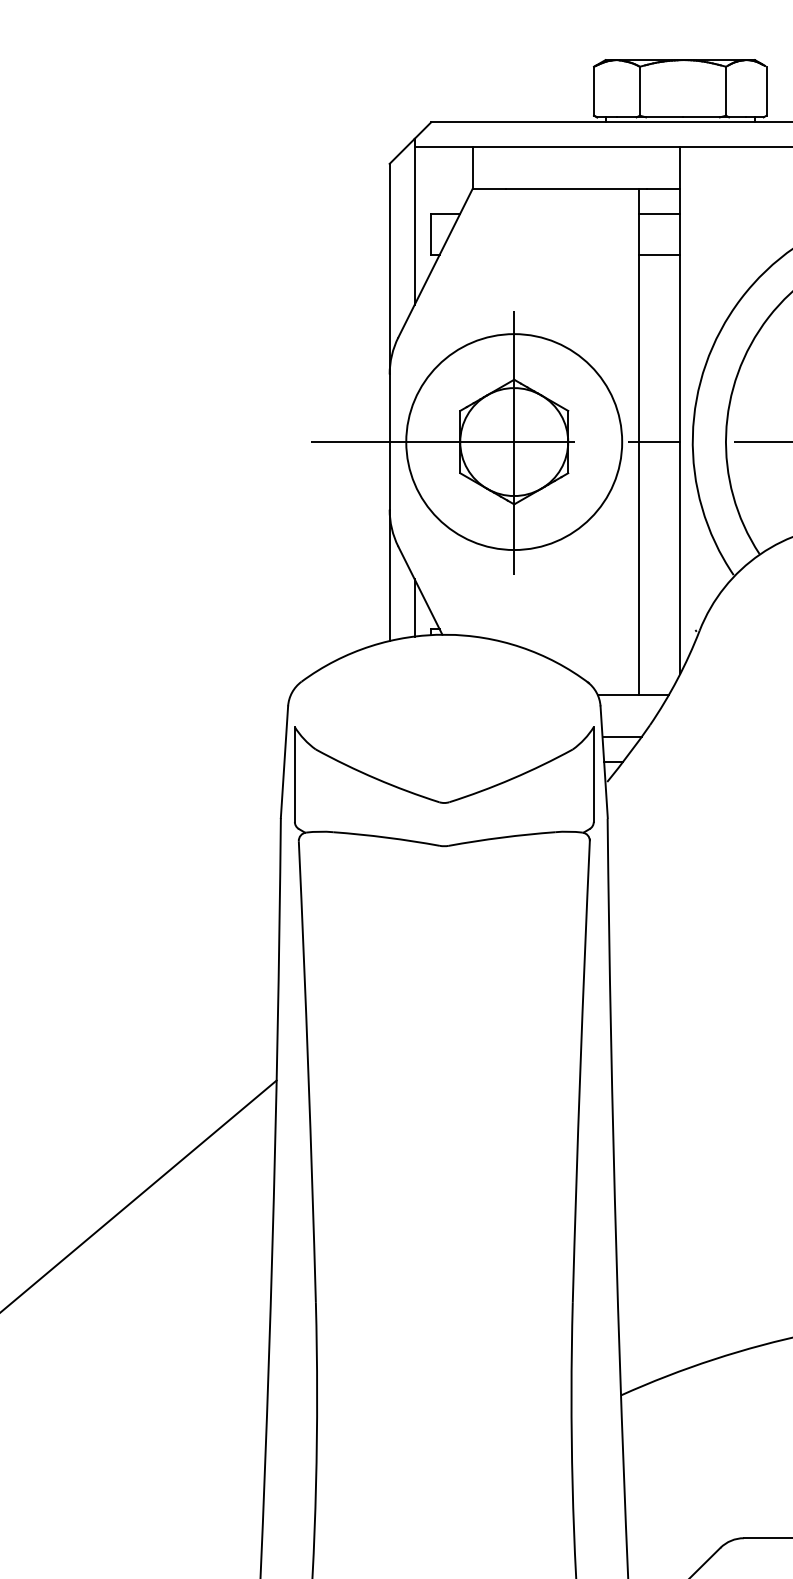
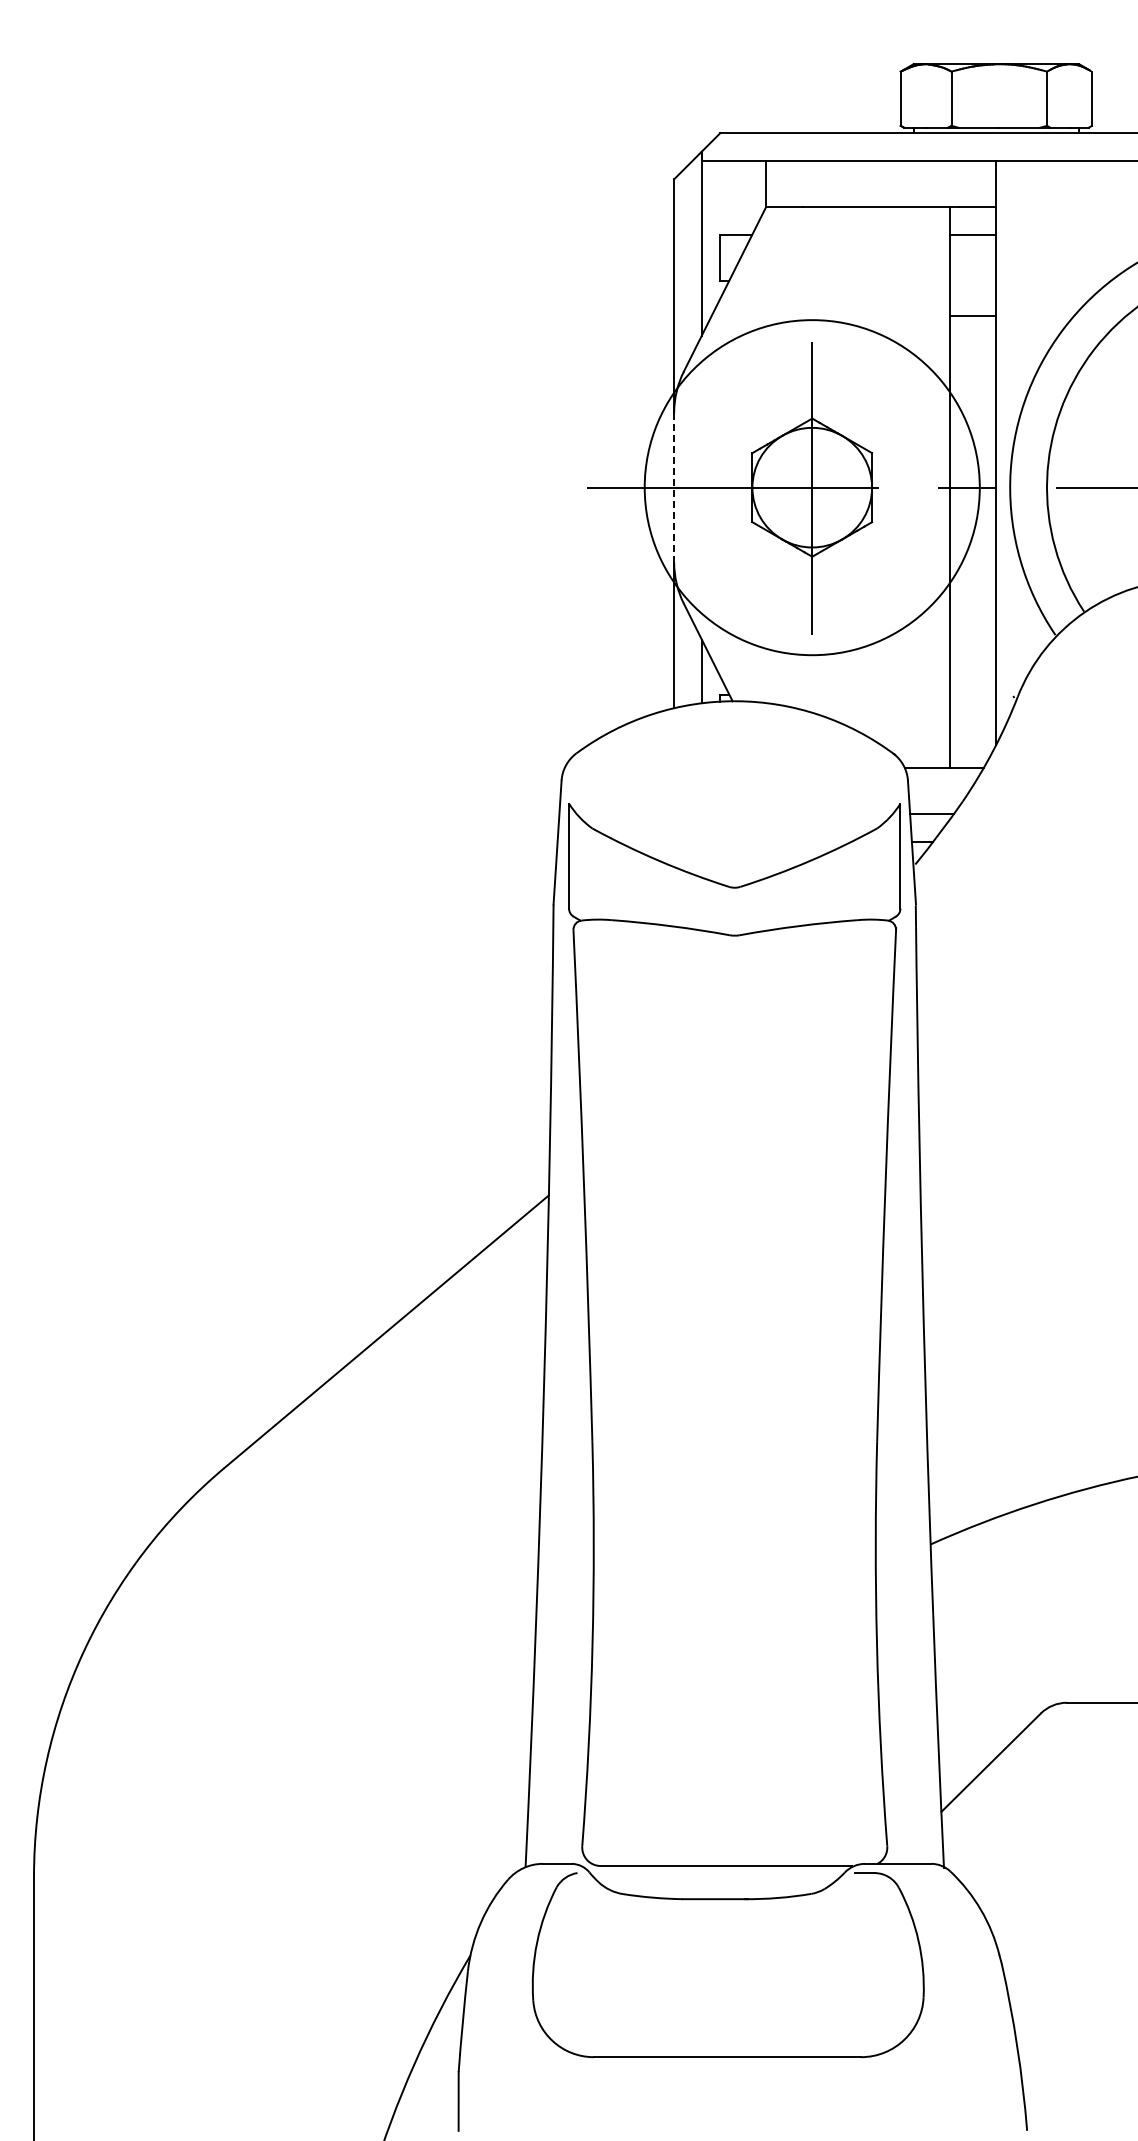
line: (659, 255) -> (973, 315), moved
line: (389, 441) -> (674, 487), solid -> dashed
circle: (513, 441) -> (811, 487), size x1.4

